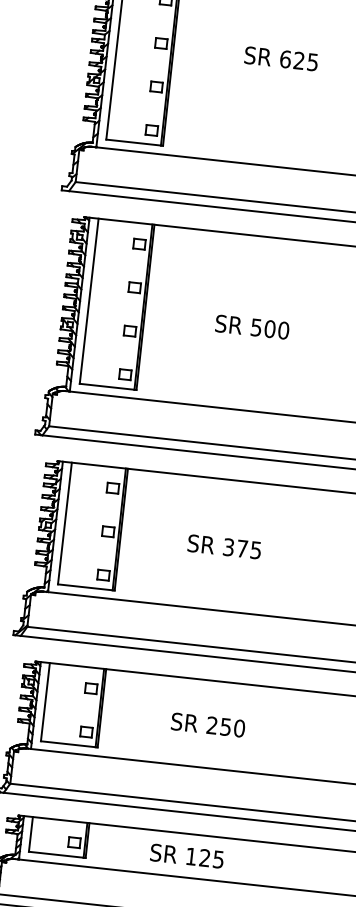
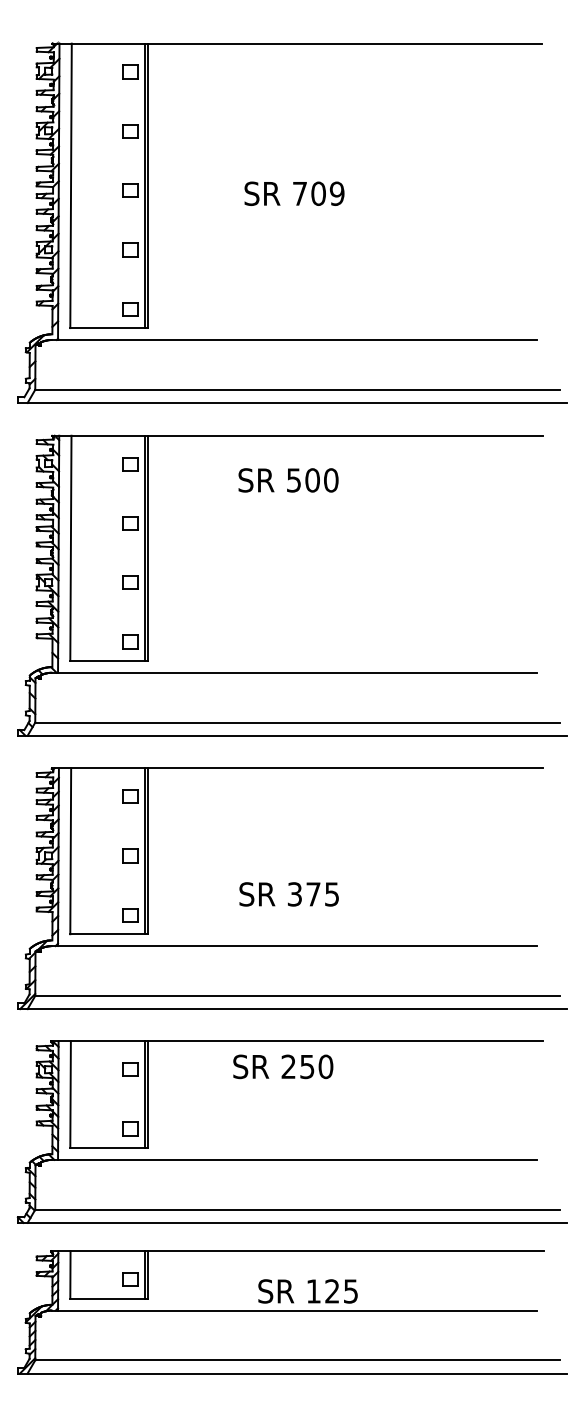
text: (299, 60) -> (318, 193), 625 -> 709
text: (252, 327) -> (288, 480), moved
text: (224, 546) -> (288, 894), moved
text: (208, 724) -> (283, 1066), moved
text: (186, 856) -> (307, 1291), moved

